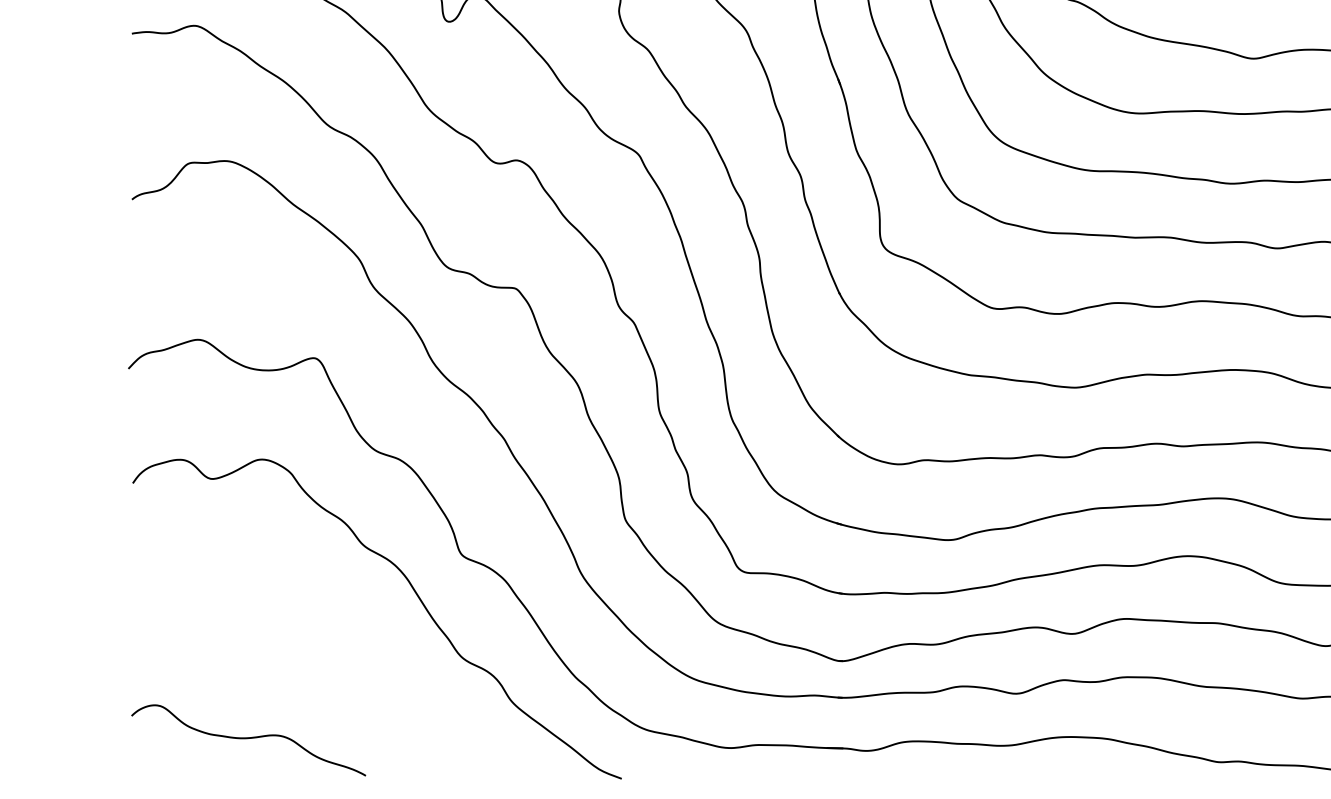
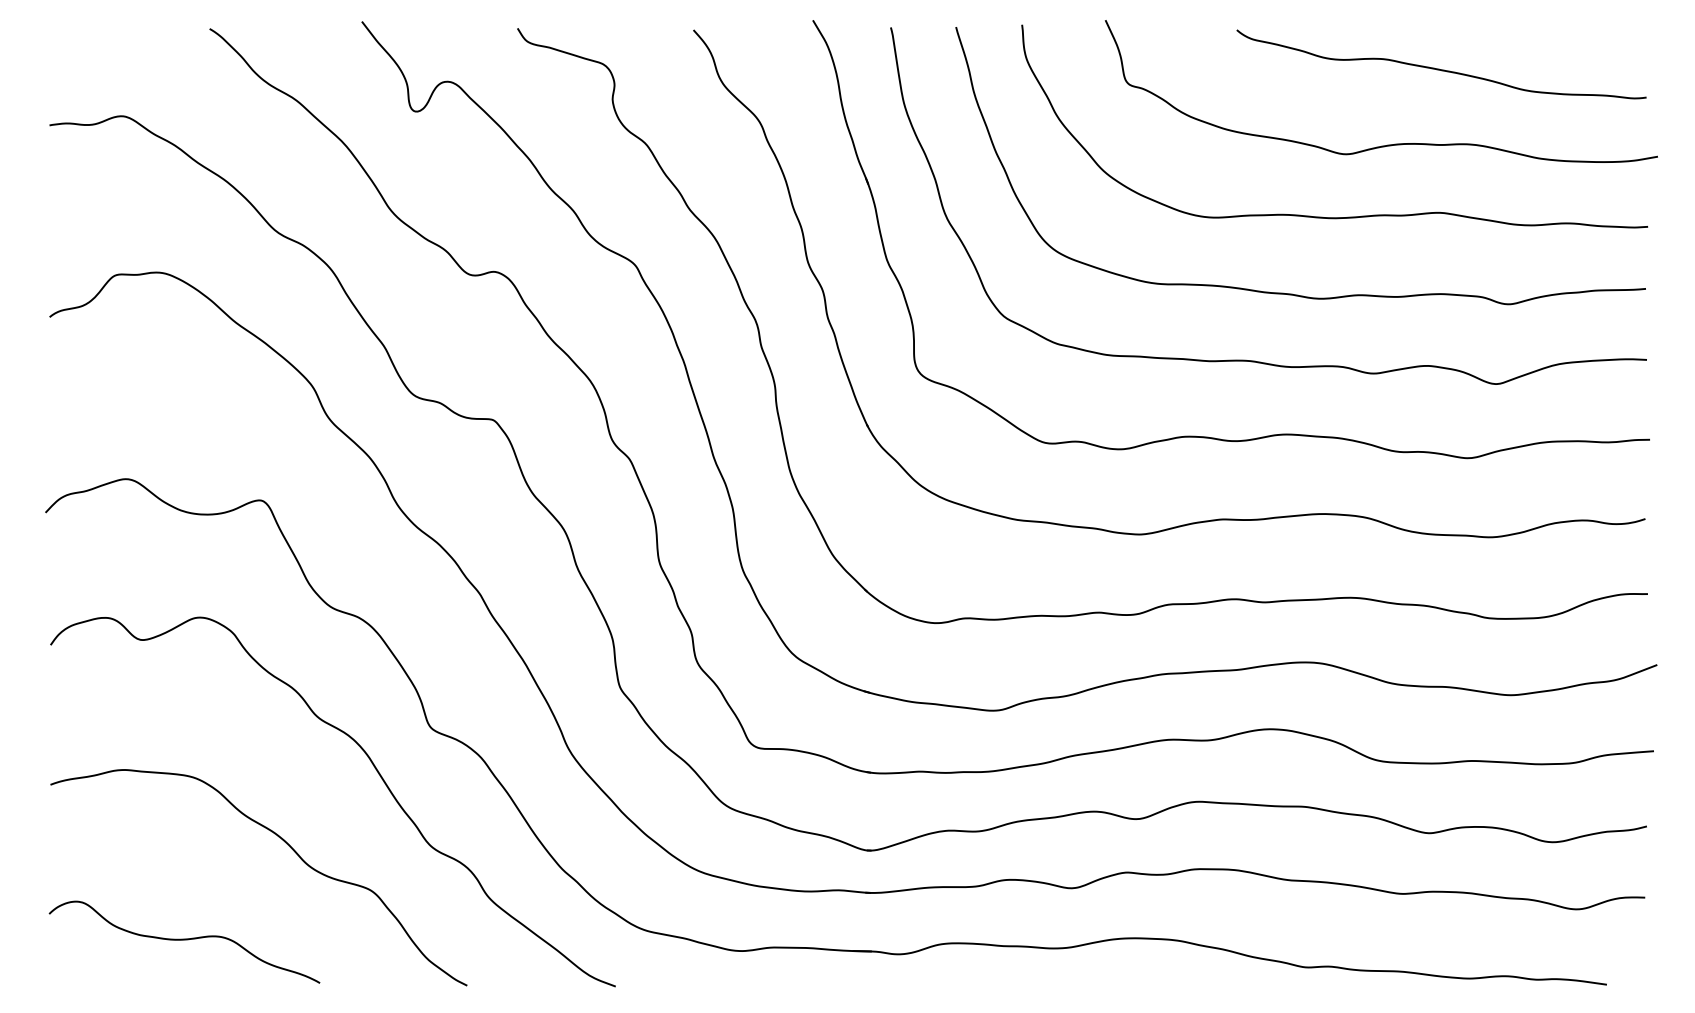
curve: (340, 659) -> (290, 848), added

